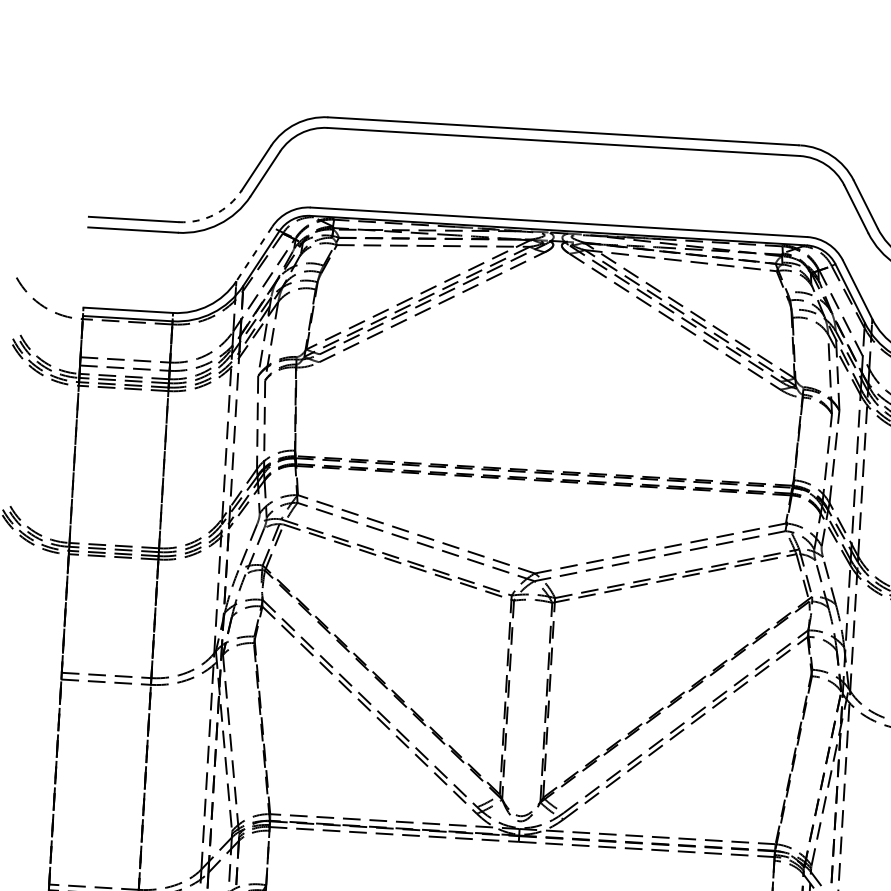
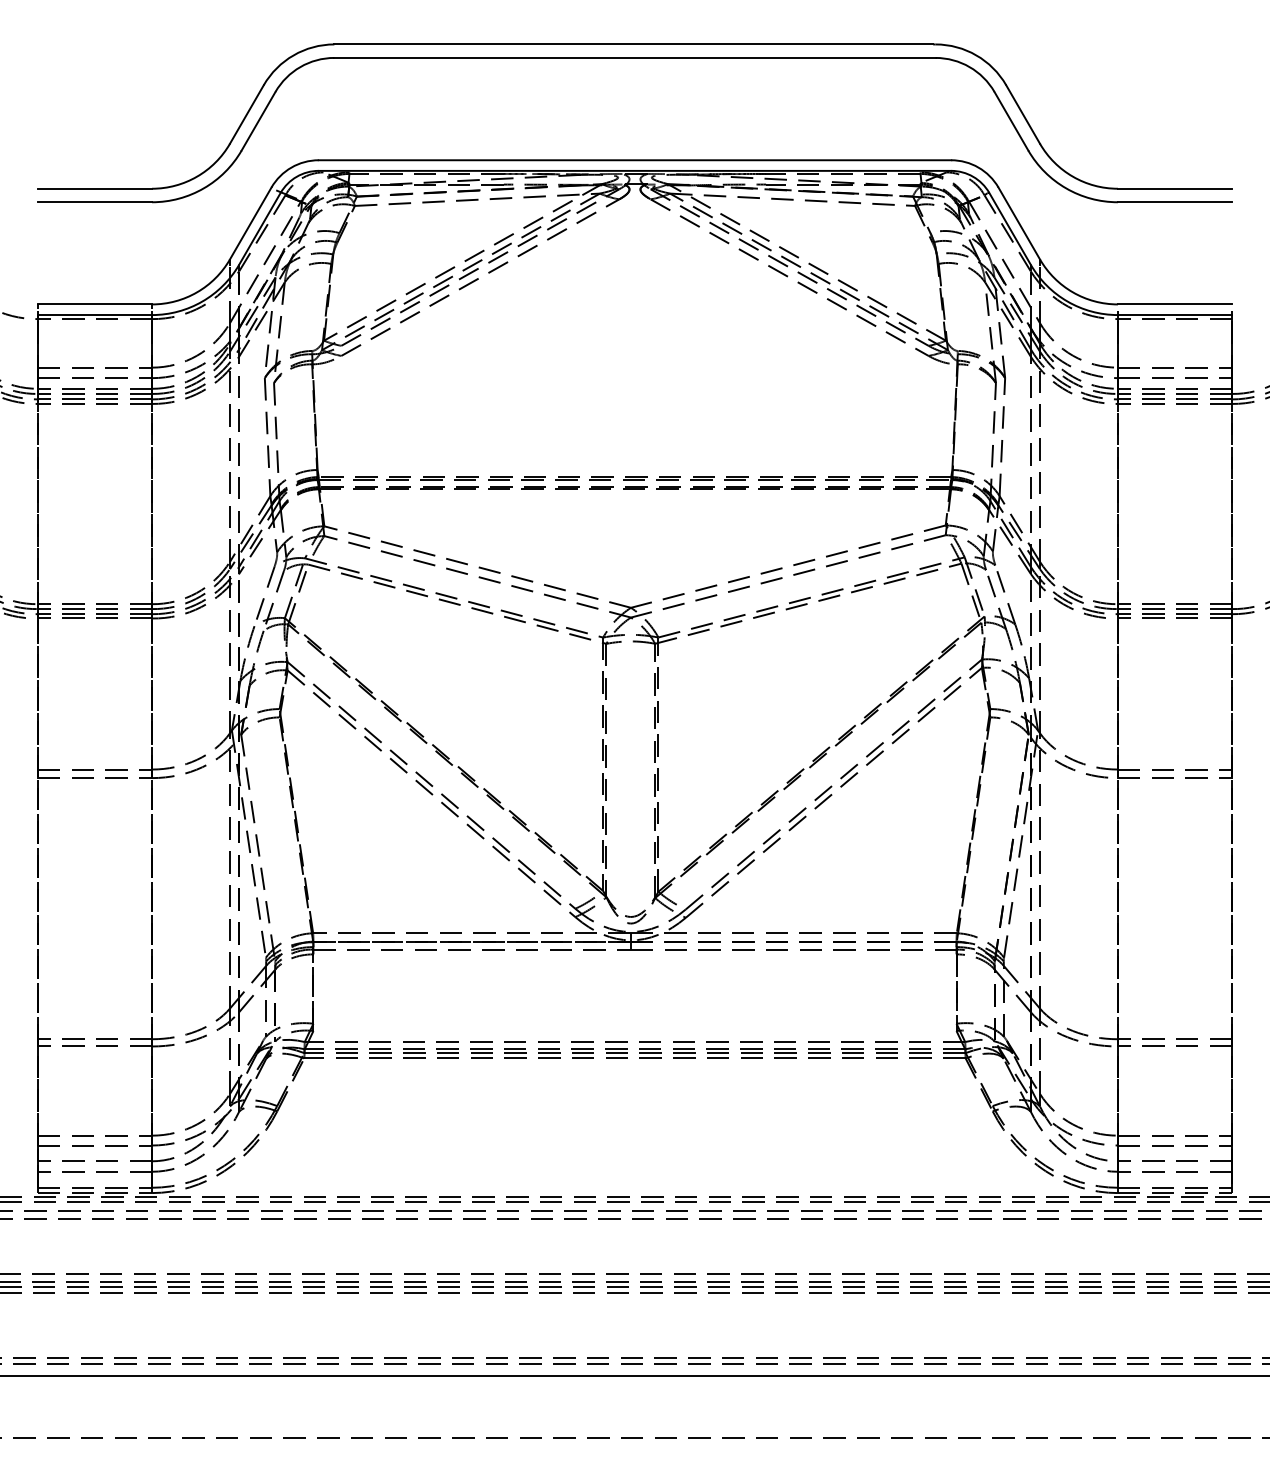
arc: (214, 214) -> (197, 176), dashed -> solid
line: (254, 254) -> (250, 223), dashed -> solid

